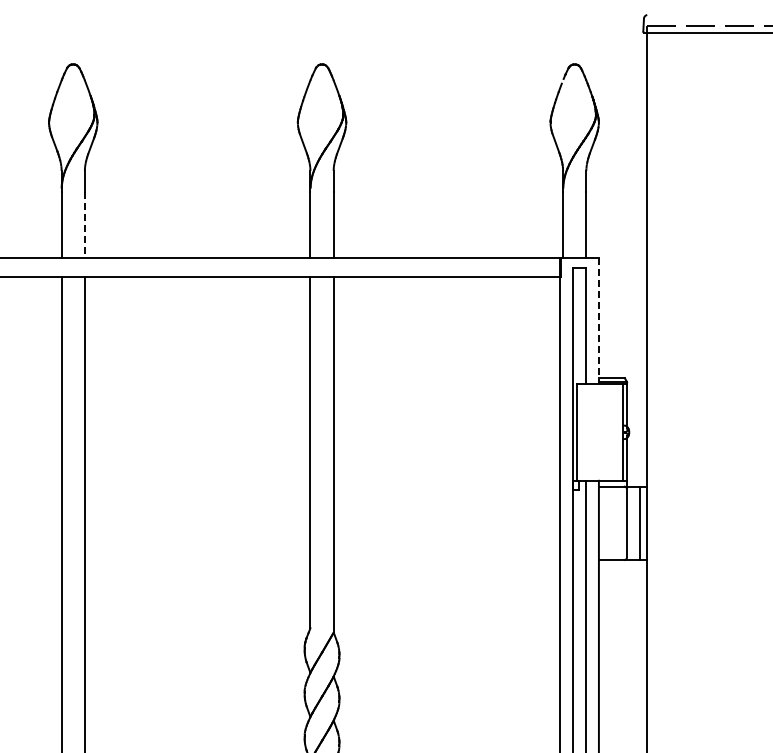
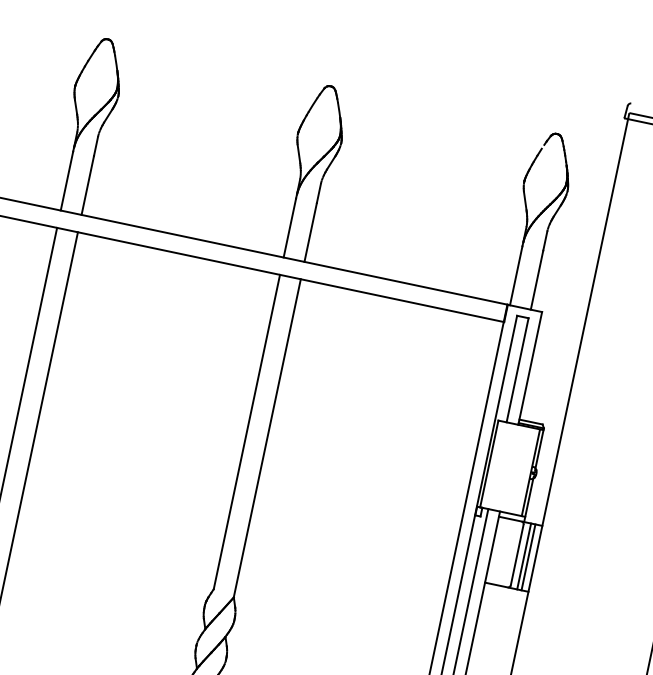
line: (84, 225) -> (87, 185), dashed -> solid
line: (598, 321) -> (529, 368), dashed -> solid
line: (634, 523) -> (523, 556), added

